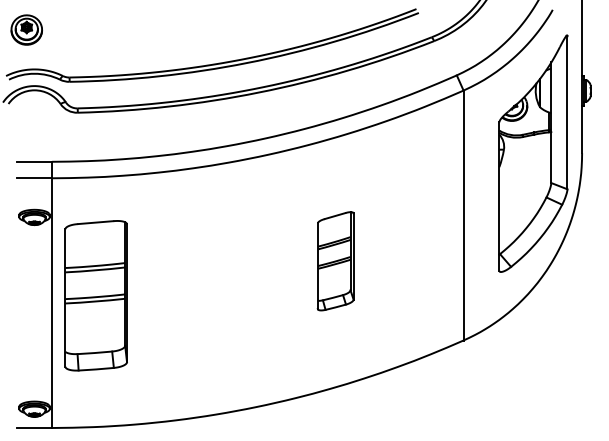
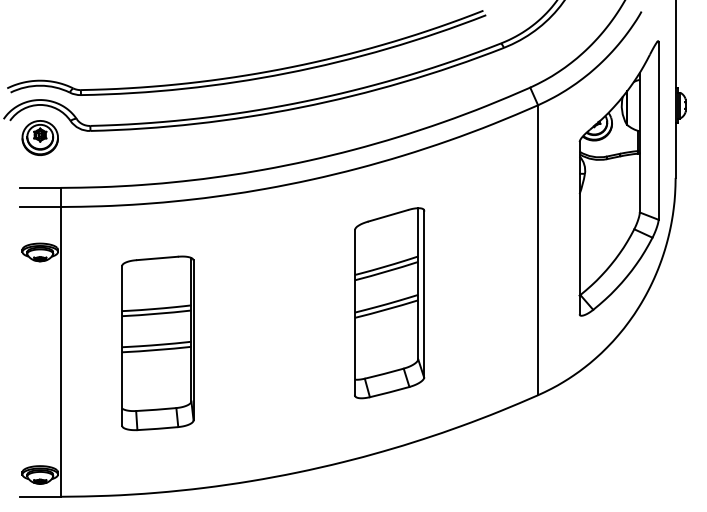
part: (26, 29) -> (39, 137), moved
part: (335, 261) -> (389, 303), size x1.67
part: (95, 295) -> (157, 343), moved

